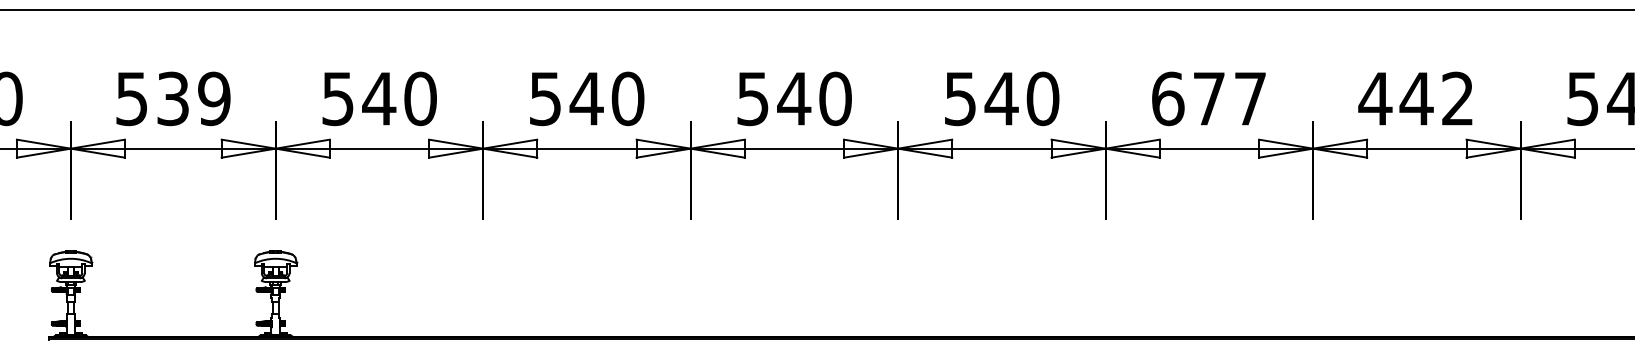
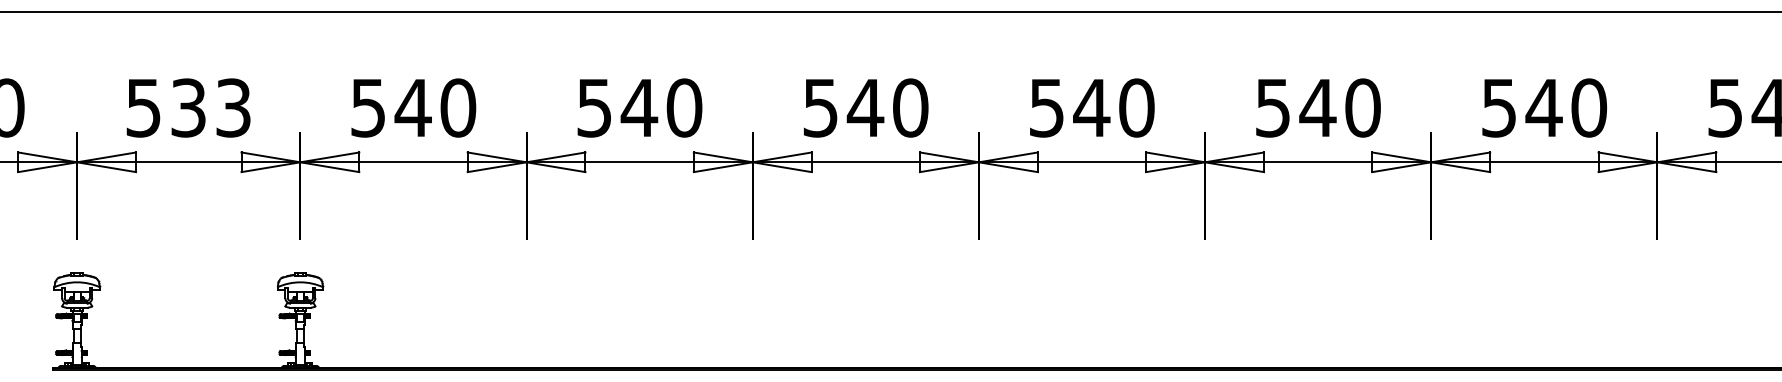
text: (214, 98) -> (233, 107), 539 -> 533
text: (1209, 98) -> (1318, 107), 677 -> 540
text: (1416, 98) -> (1543, 107), 442 -> 540

